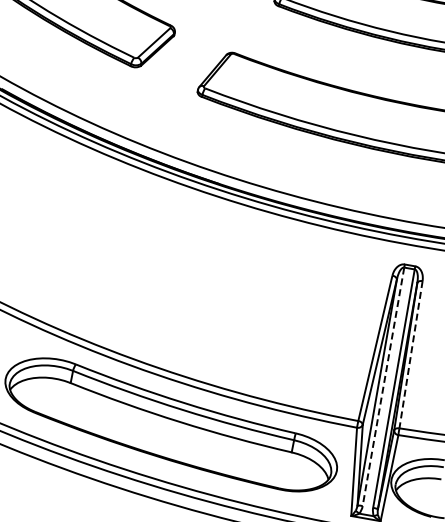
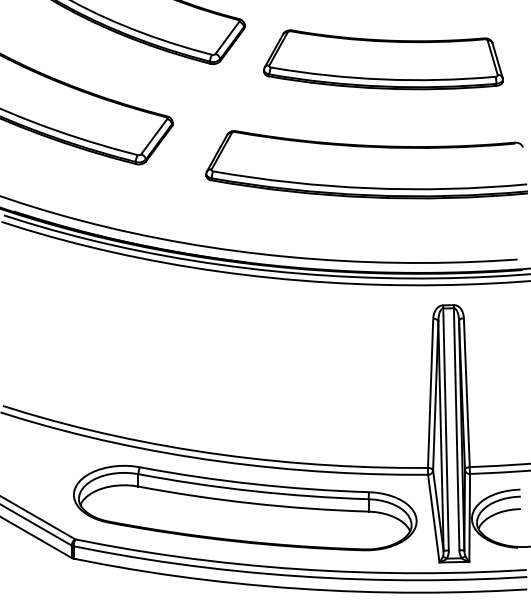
line: (410, 353) -> (466, 391), dashed -> solid
line: (383, 387) -> (446, 430), dashed -> solid

